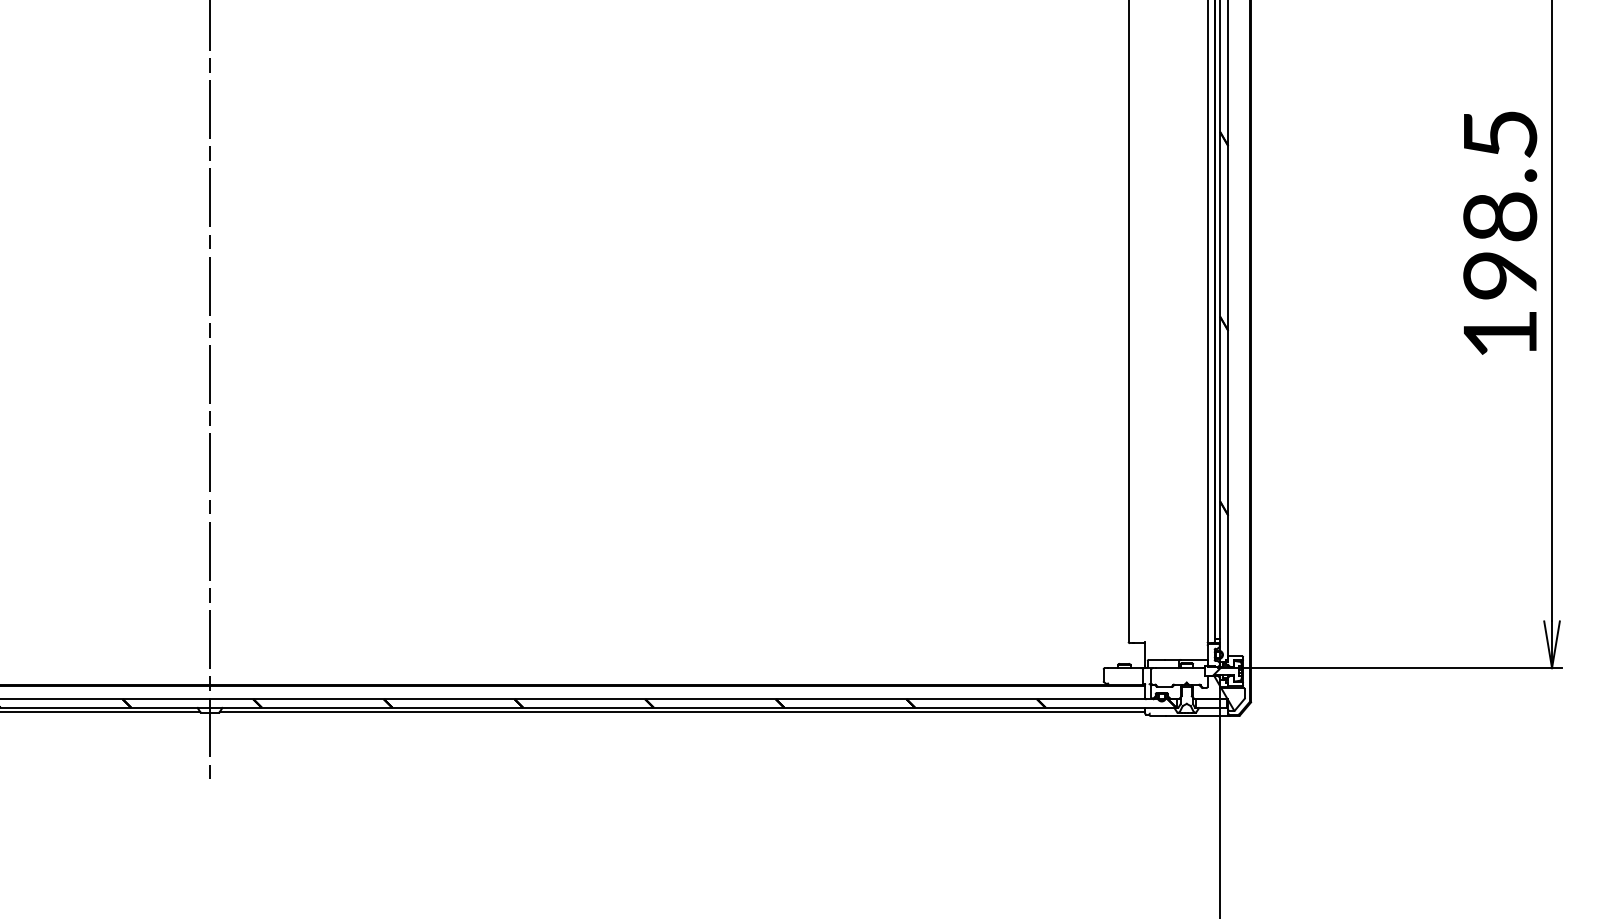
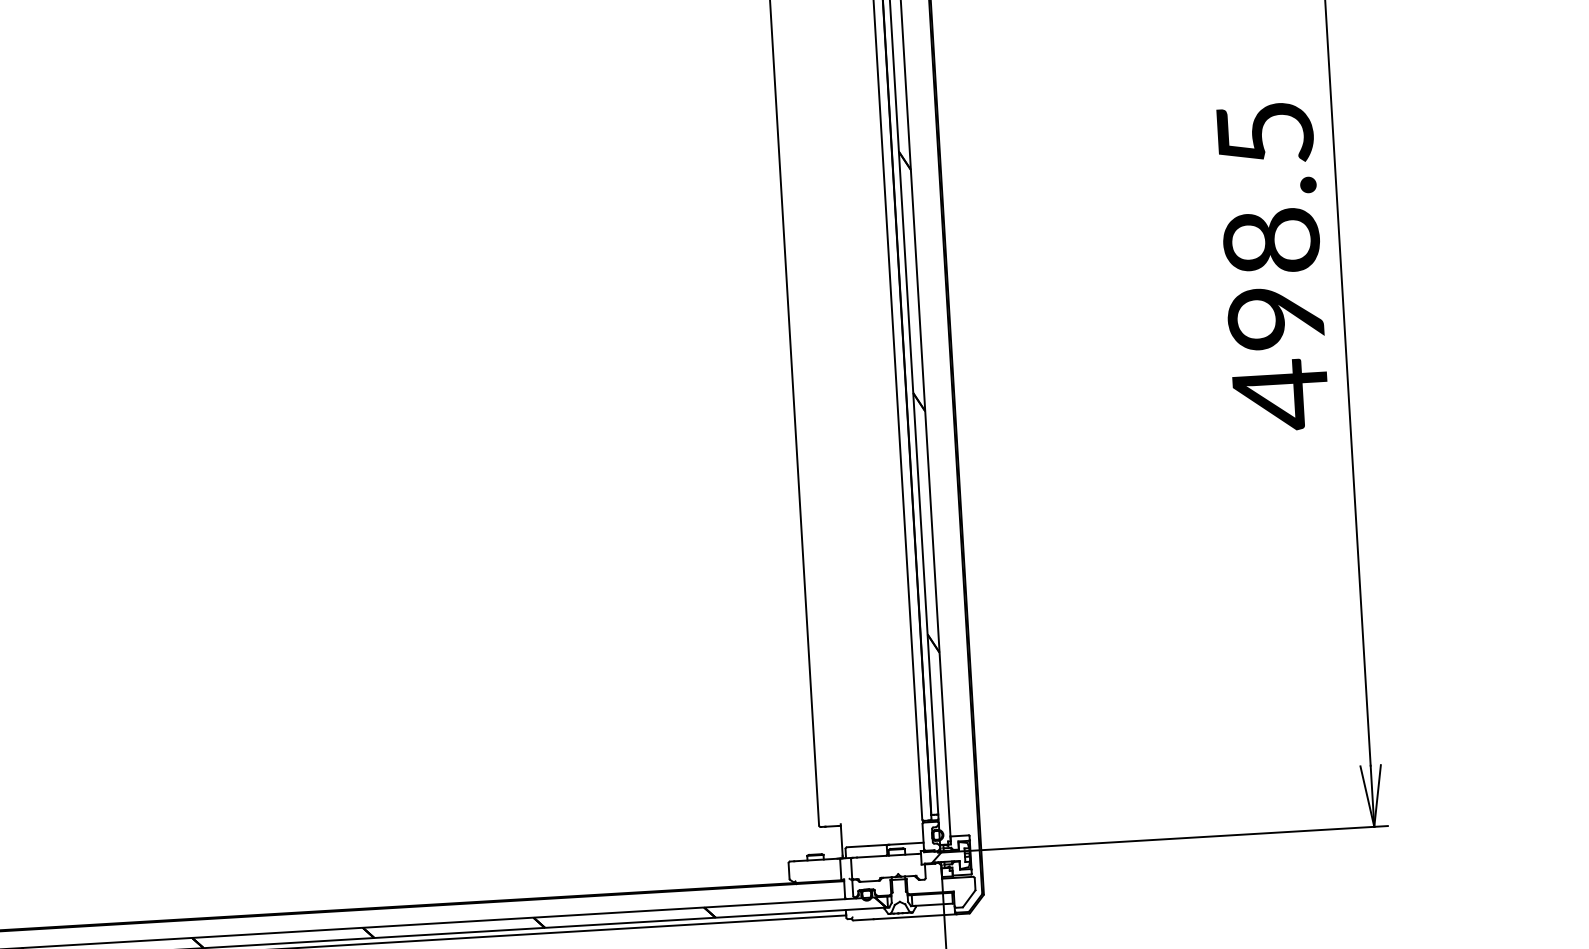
text: (1499, 334) -> (1279, 395), 198.5 -> 498.5
hatch: (1224, 692) -> (948, 884), removed

